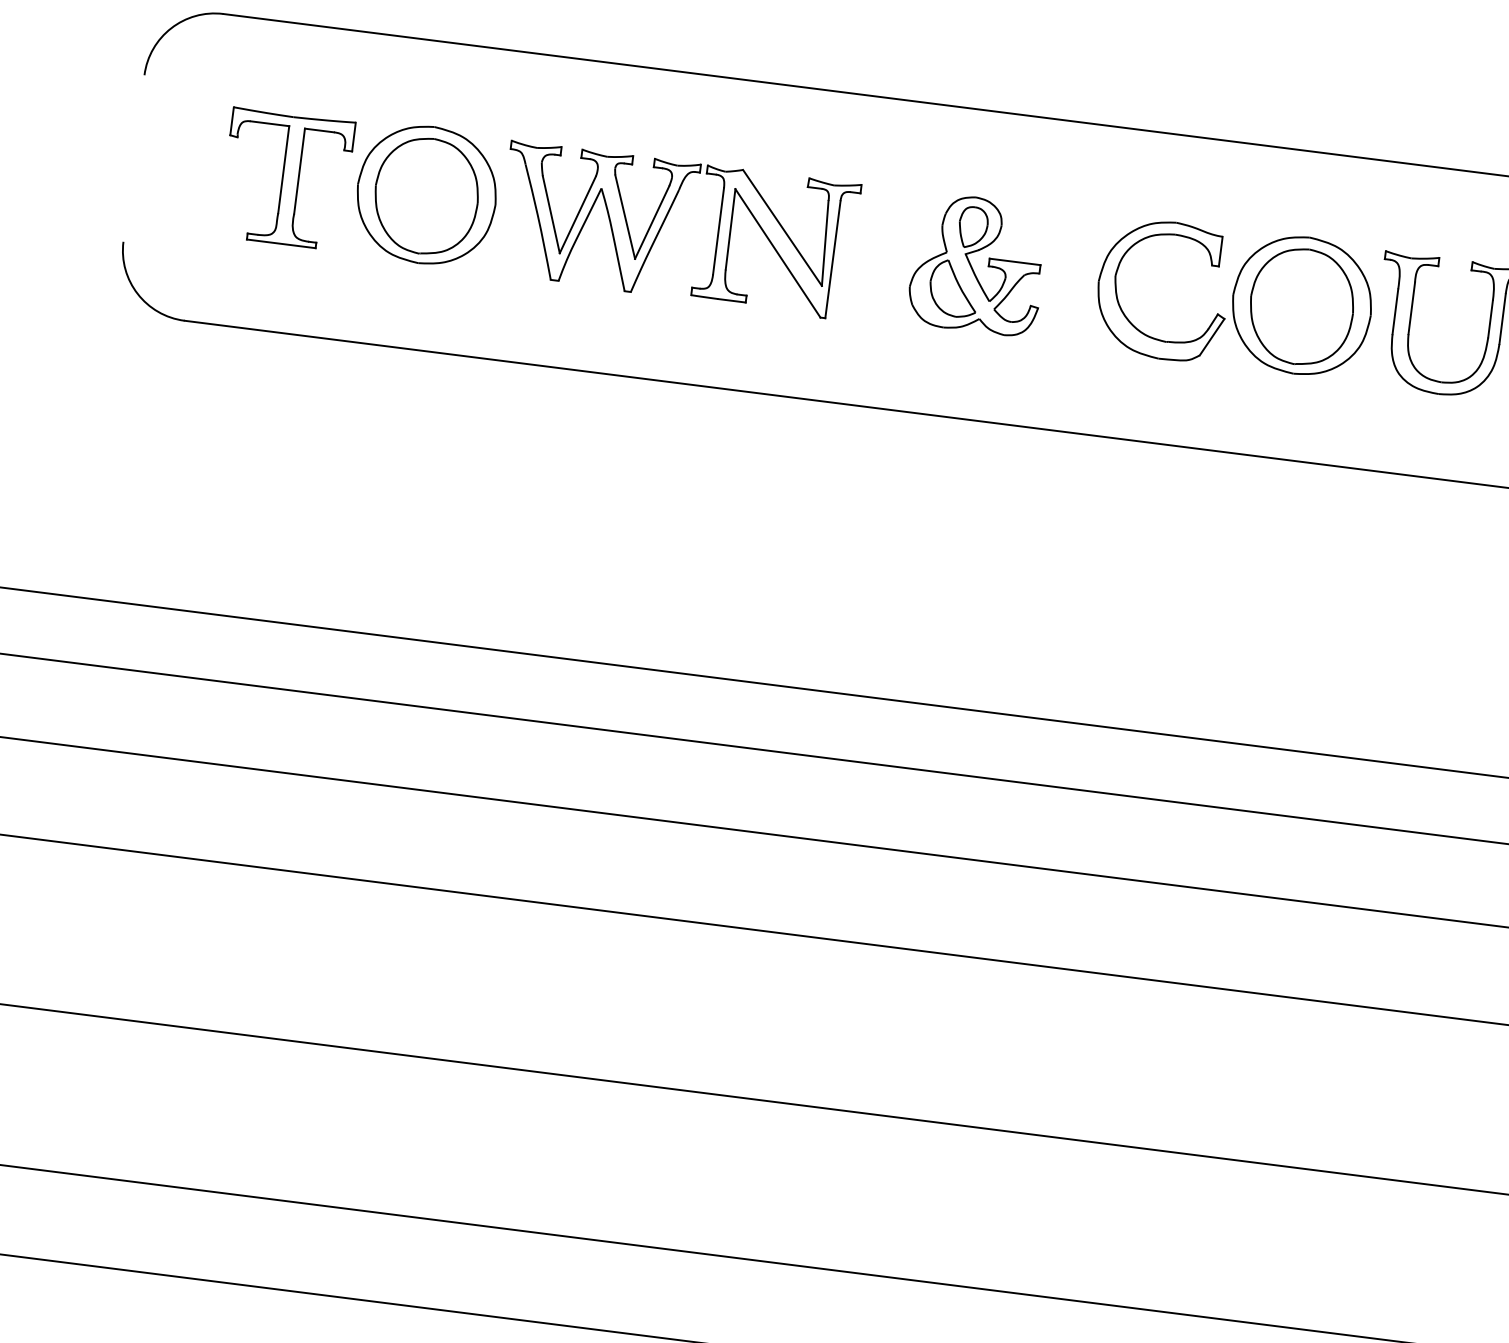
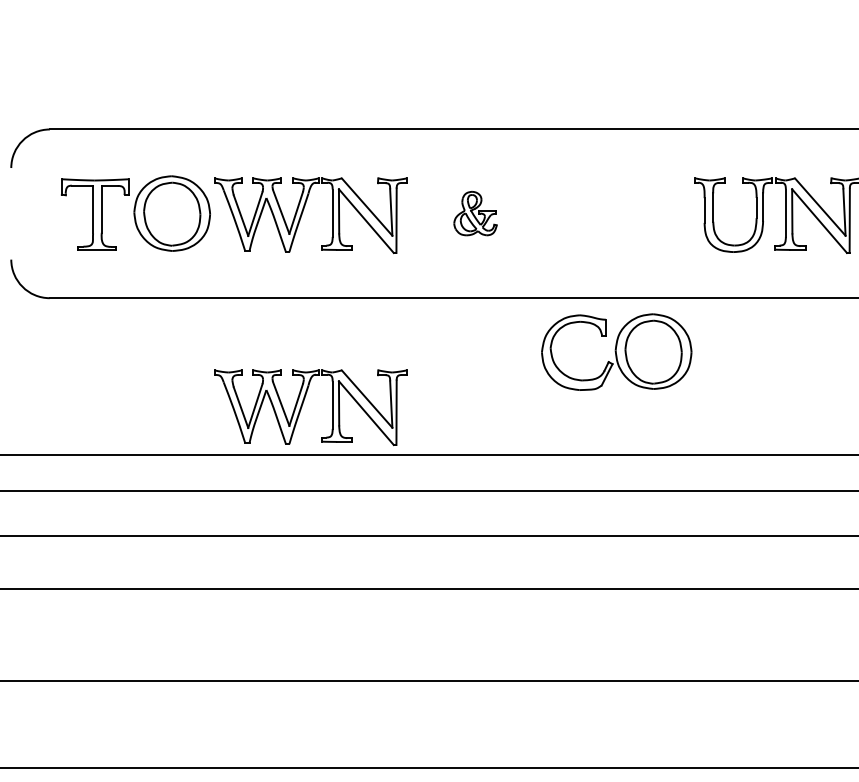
part: (978, 264) -> (475, 213), size x0.6
part: (1234, 296) -> (616, 351), moved
part: (621, 572) -> (303, 404), added

